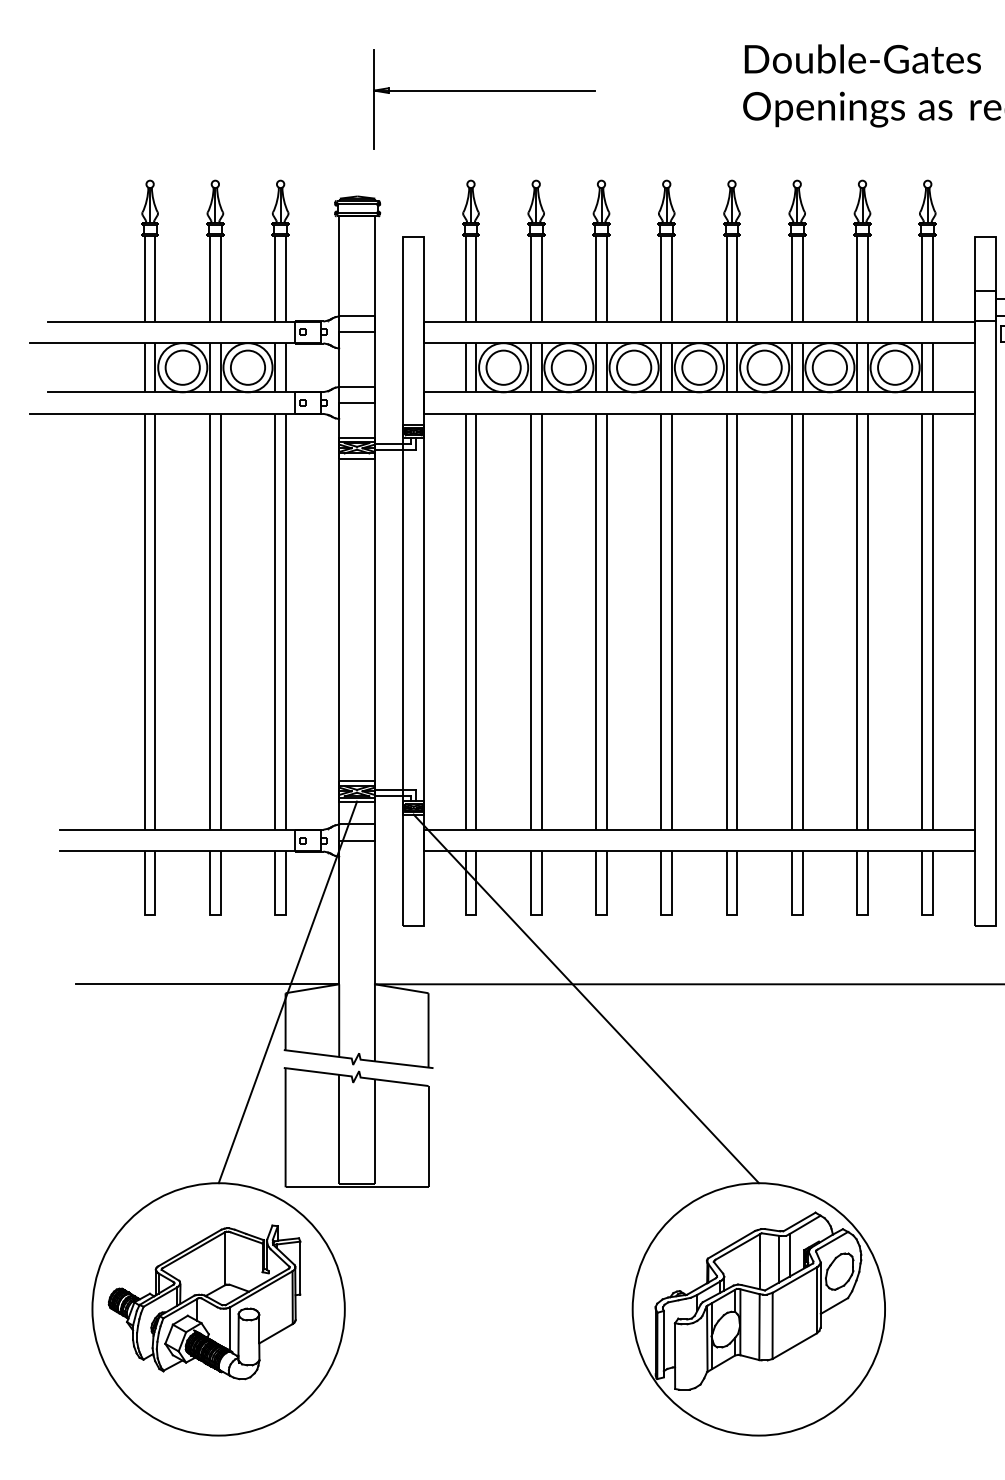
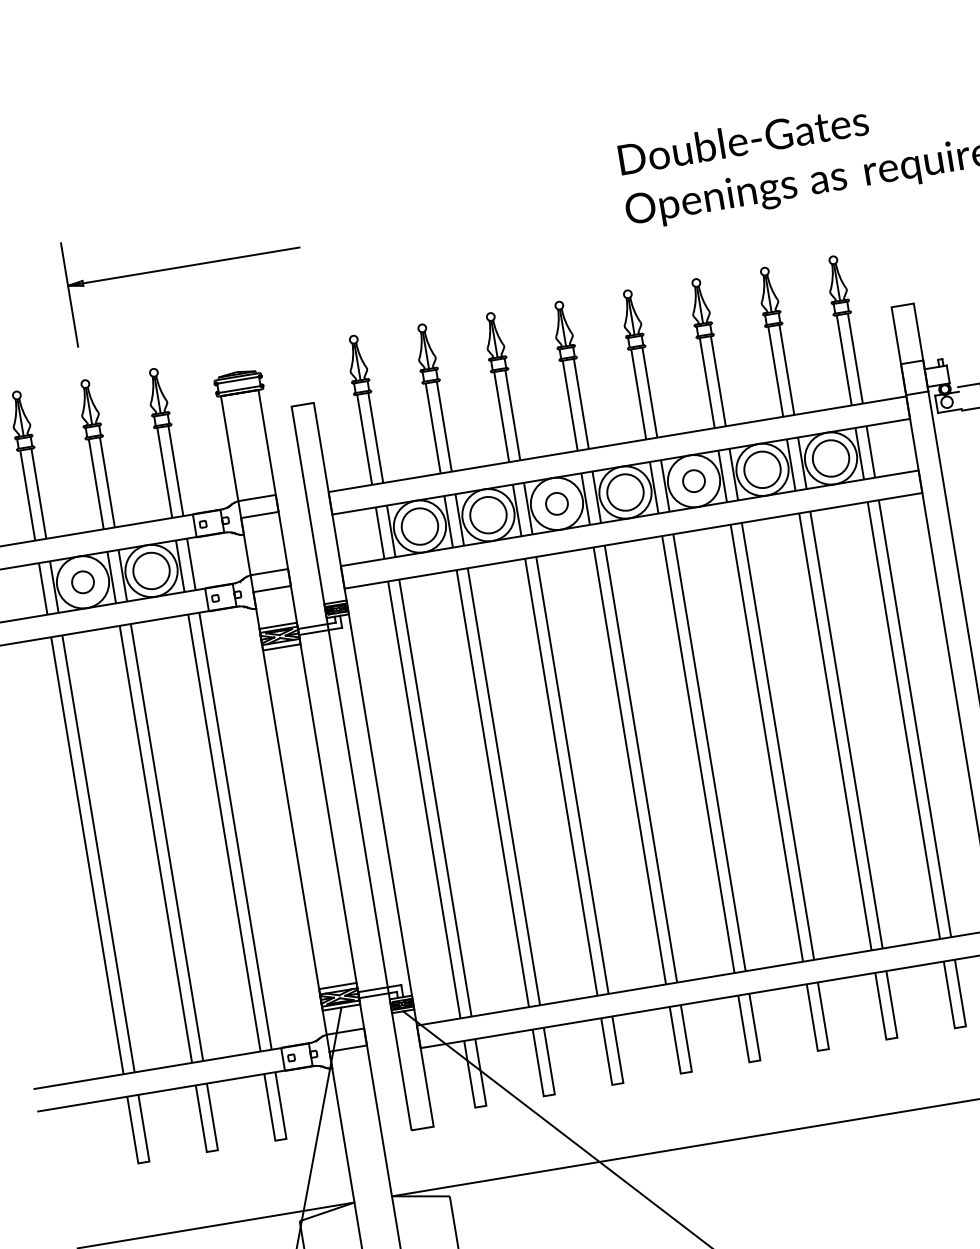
part: (484, 91) -> (183, 267), moved
circle: (182, 367) -> (82, 582), size x0.6
circle: (634, 367) -> (557, 503), size x0.6
circle: (764, 367) -> (693, 480), size x0.6

